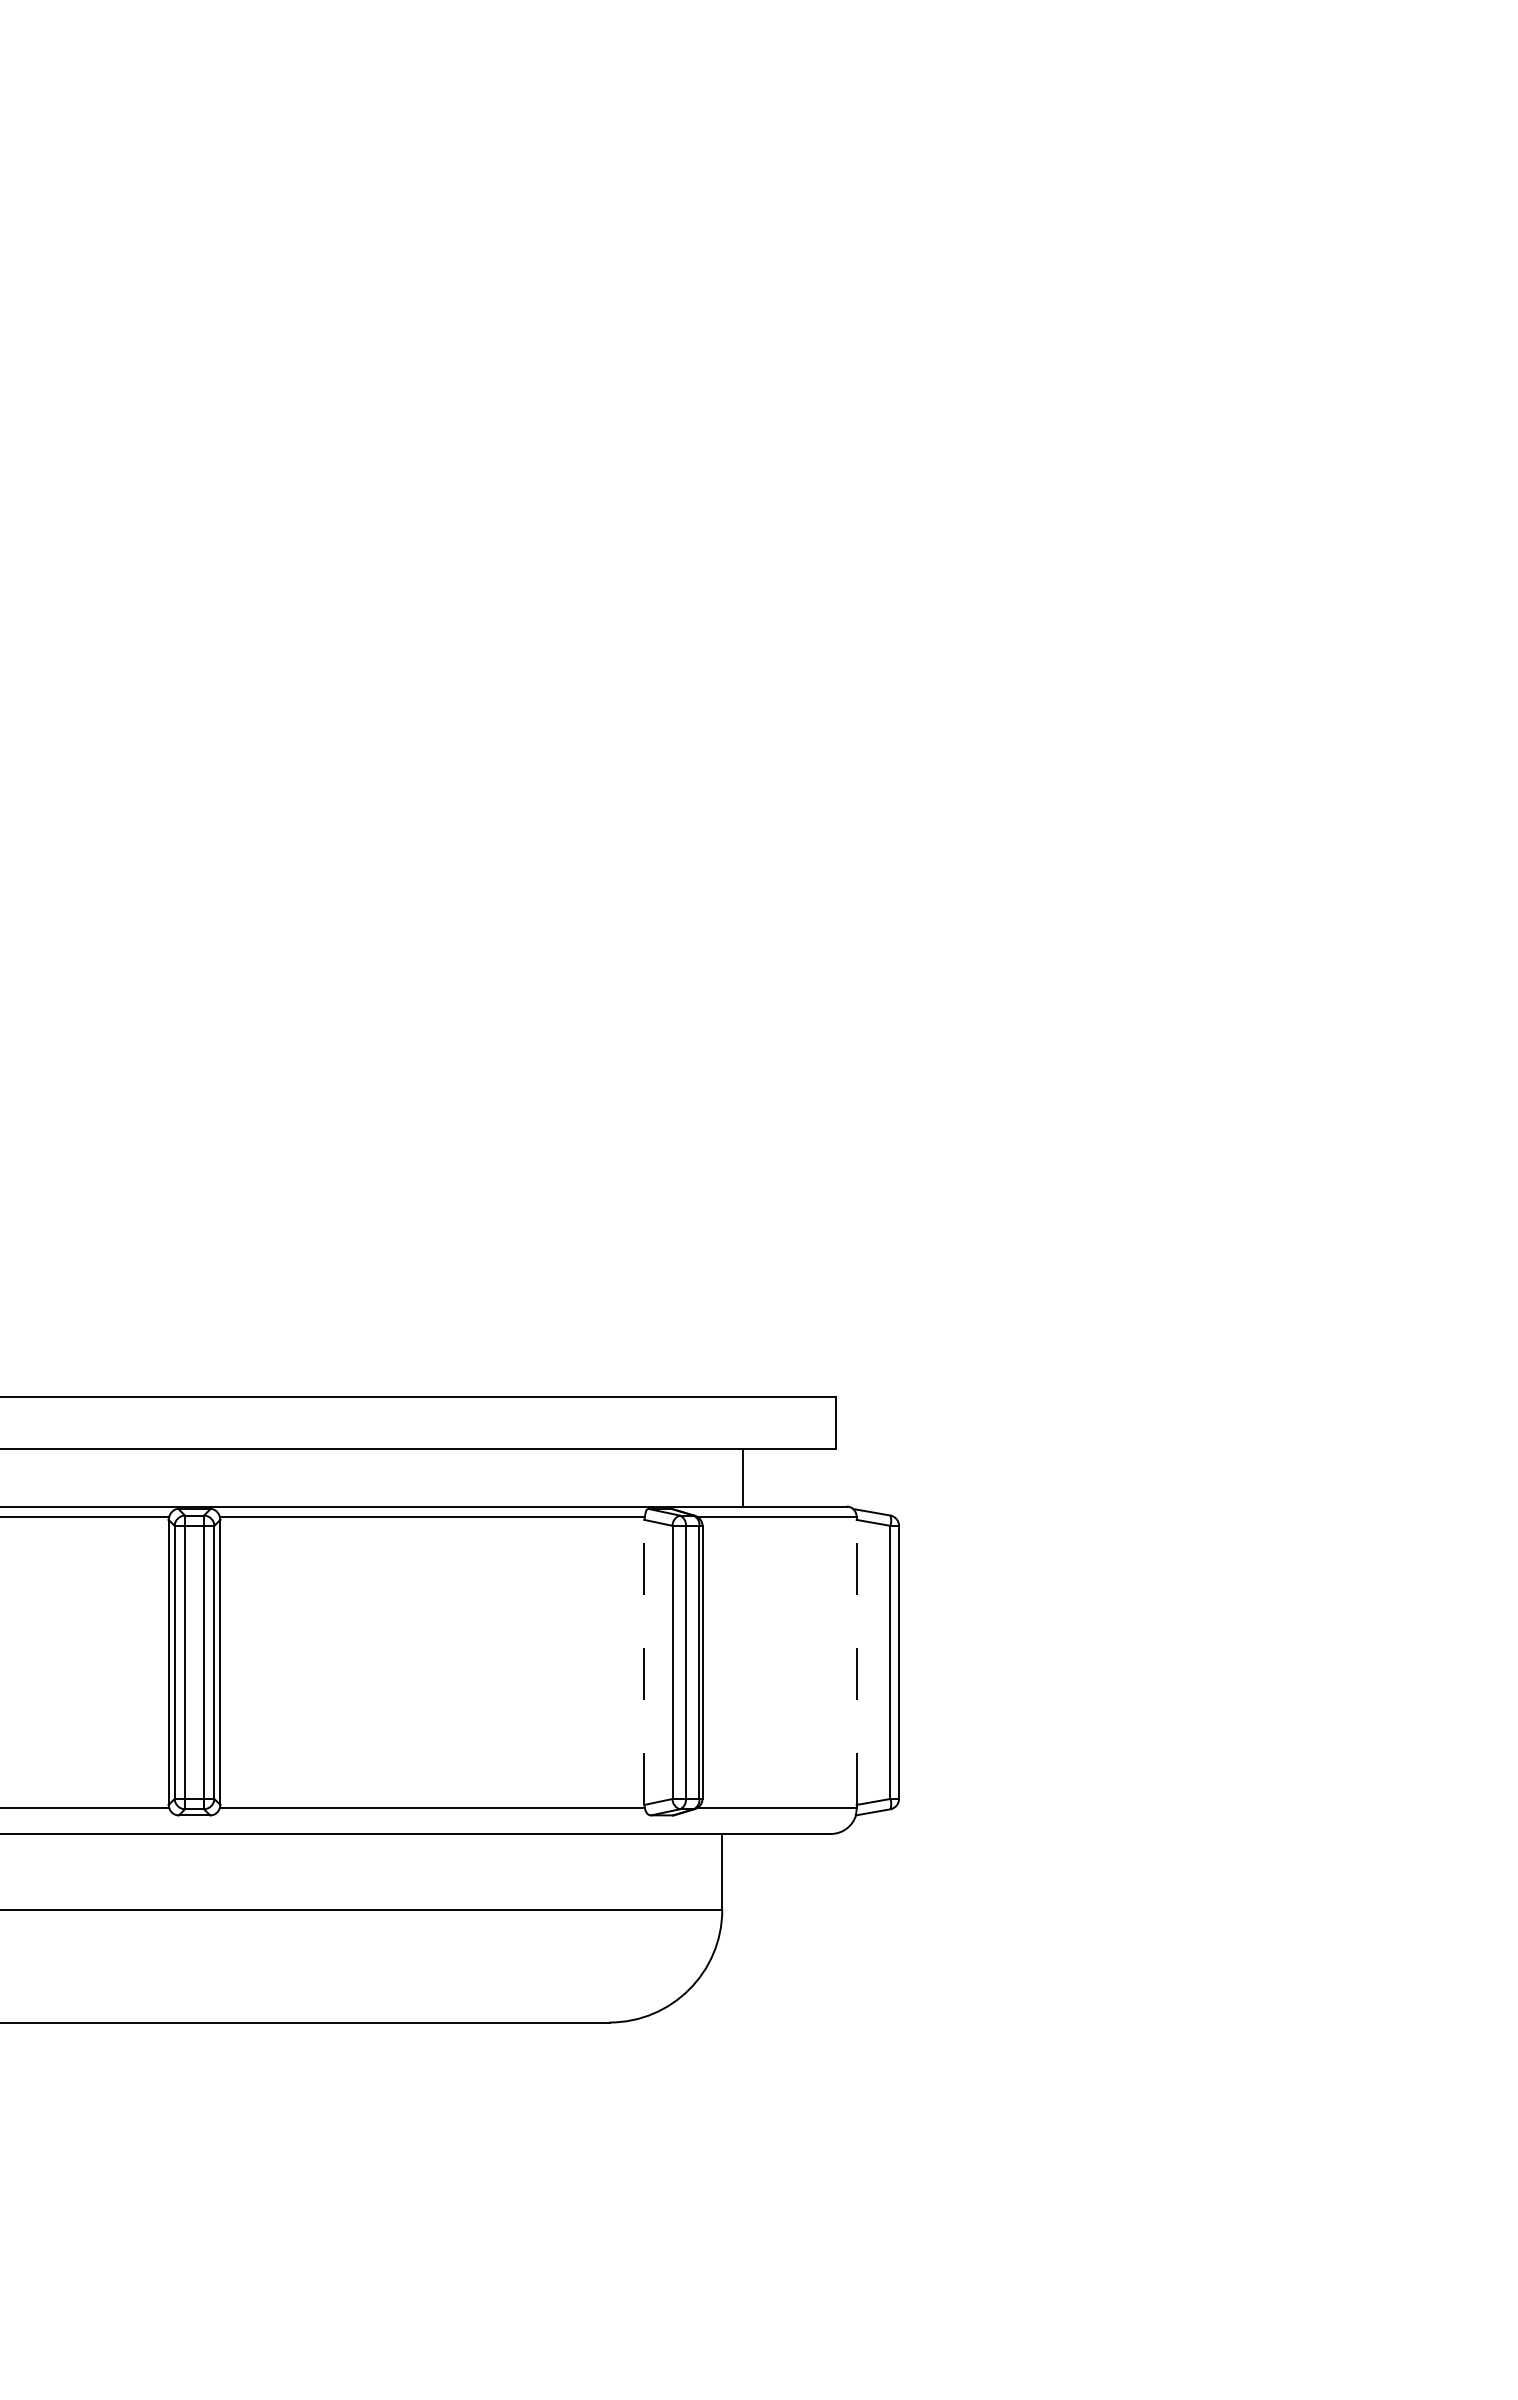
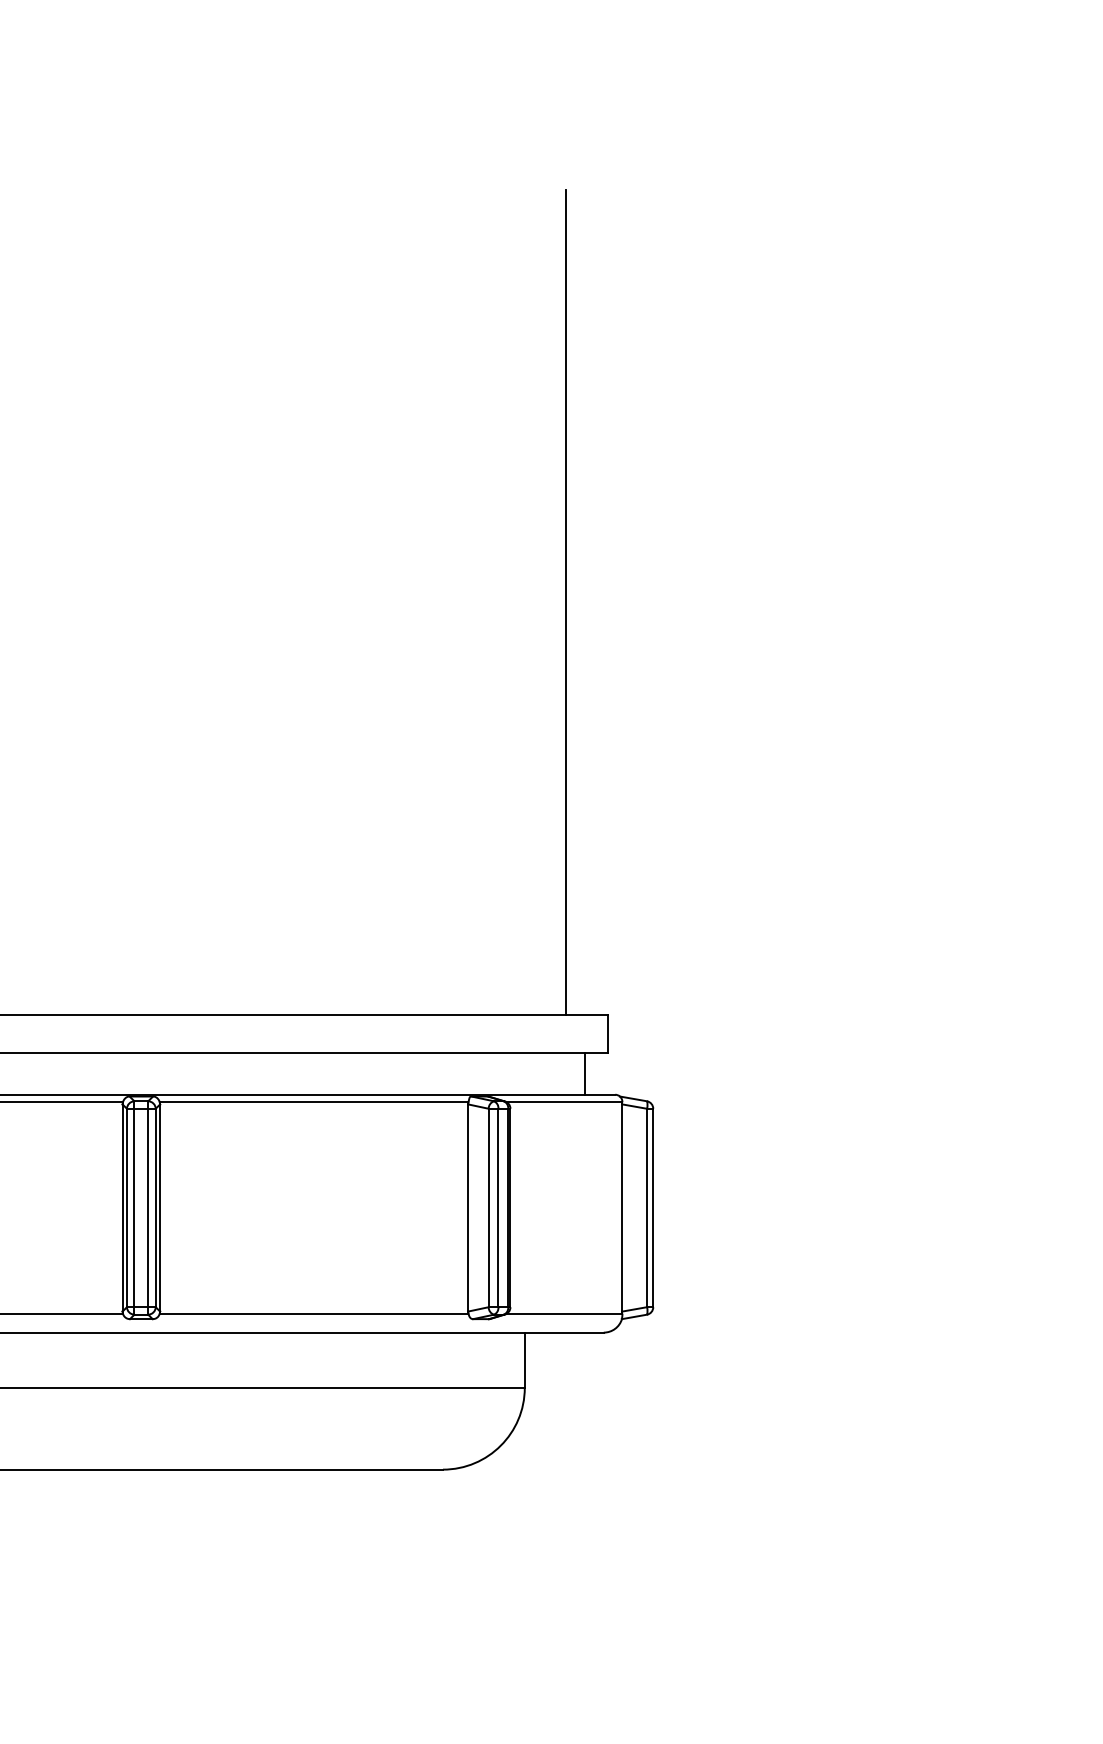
line: (778, 828) -> (565, 602), added
line: (742, 1477) -> (584, 1073), moved
line: (644, 1662) -> (468, 1208), dashed -> solid
line: (856, 1662) -> (622, 1208), dashed -> solid

